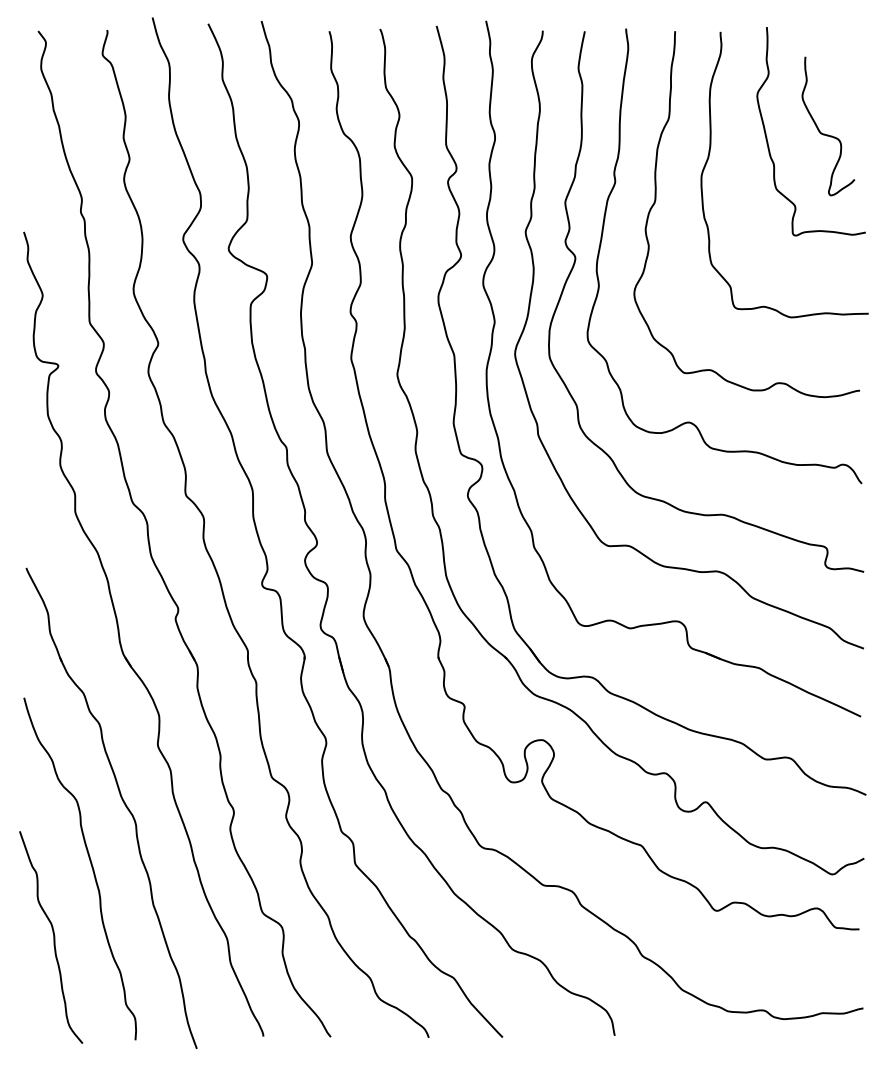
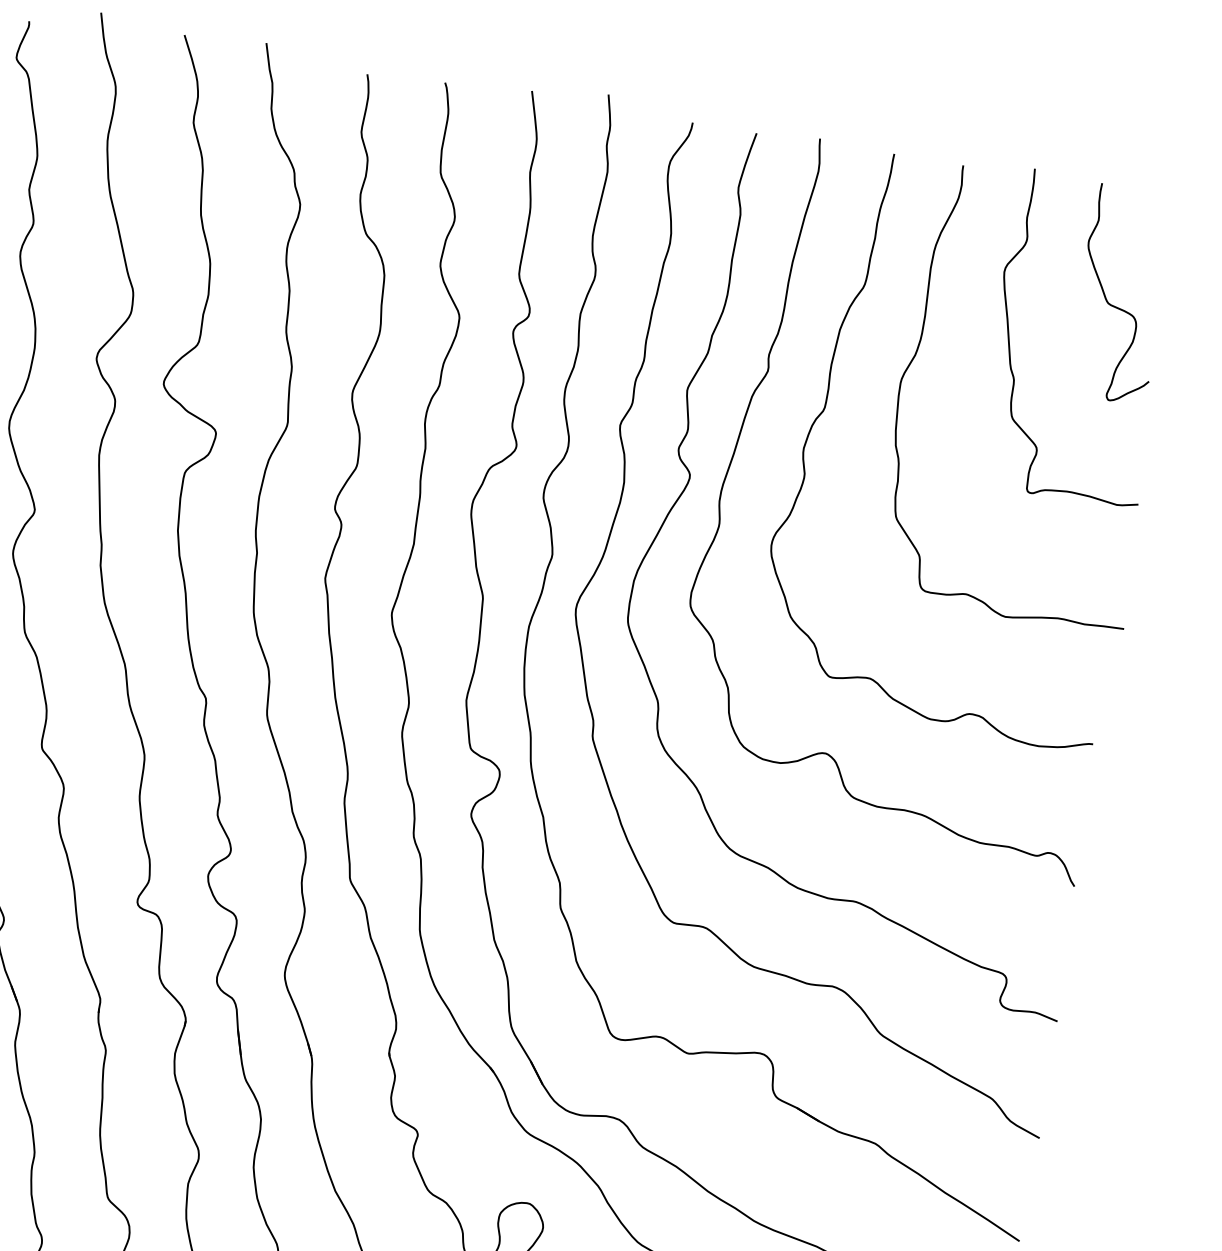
curve: (828, 134) -> (1119, 306), moved

